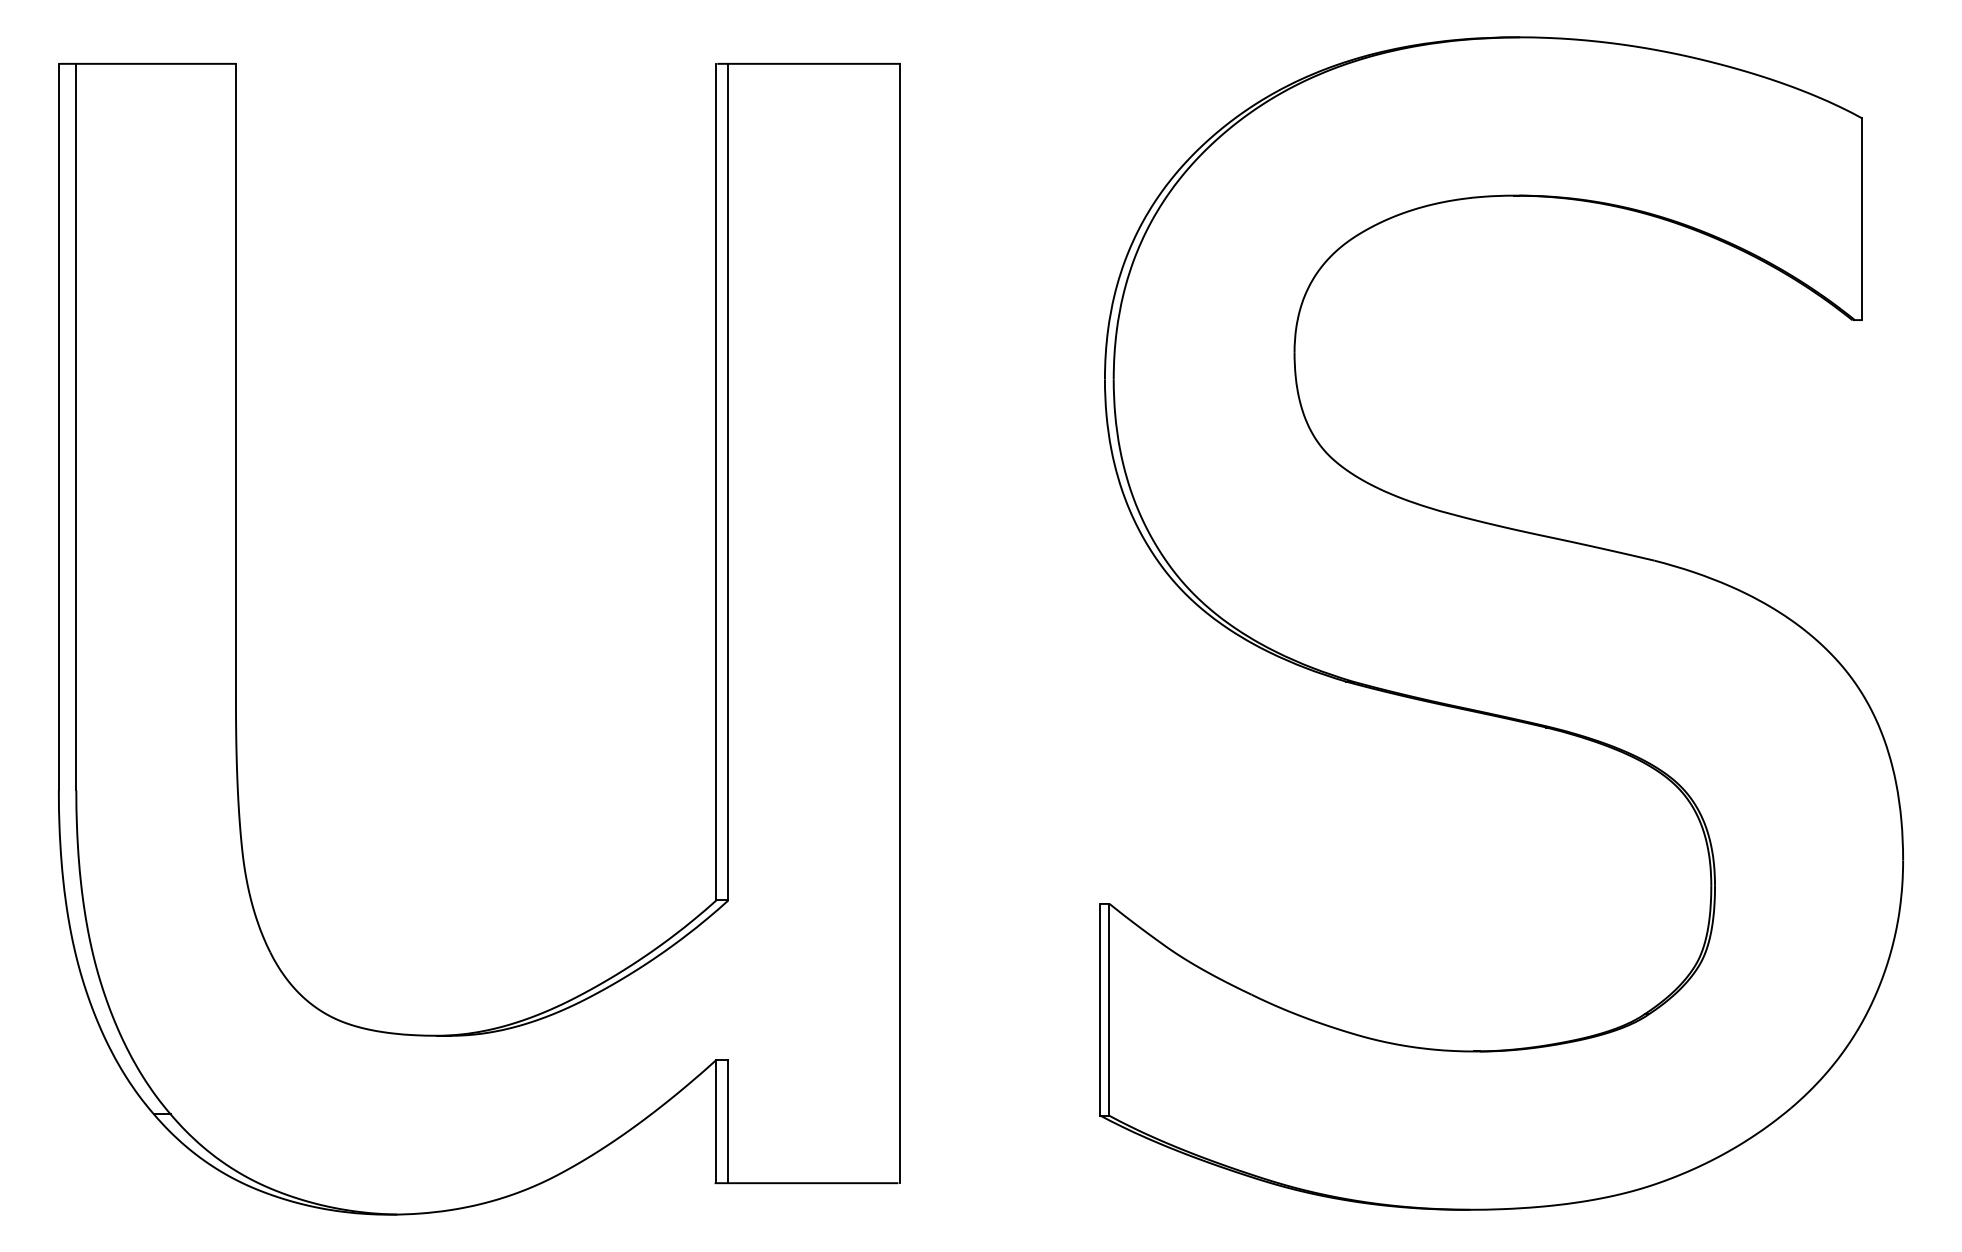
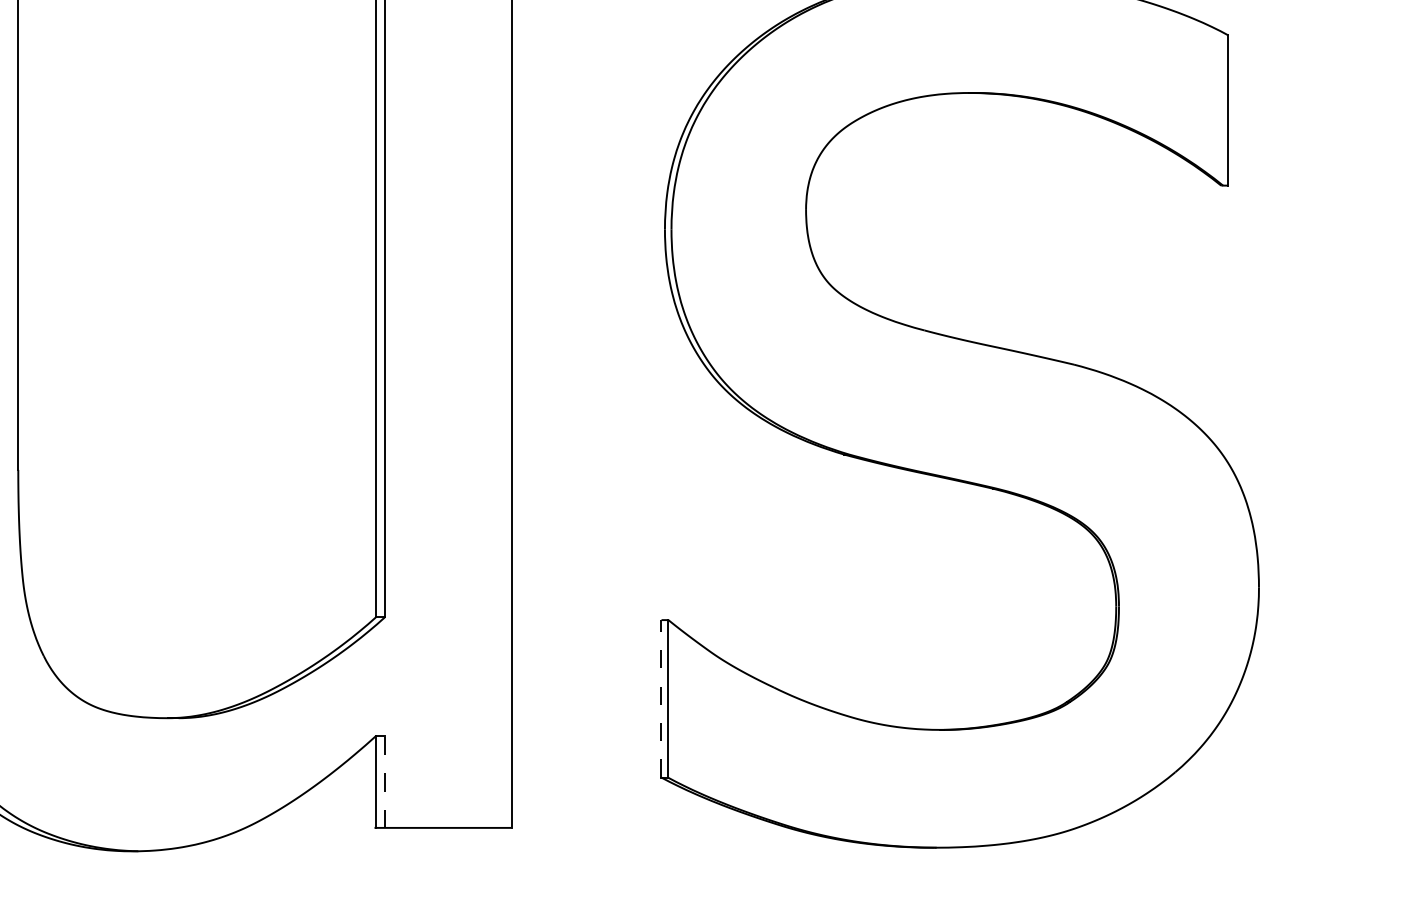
line: (1100, 1009) -> (661, 698), solid -> dashed
line: (728, 1121) -> (384, 782), solid -> dashed

